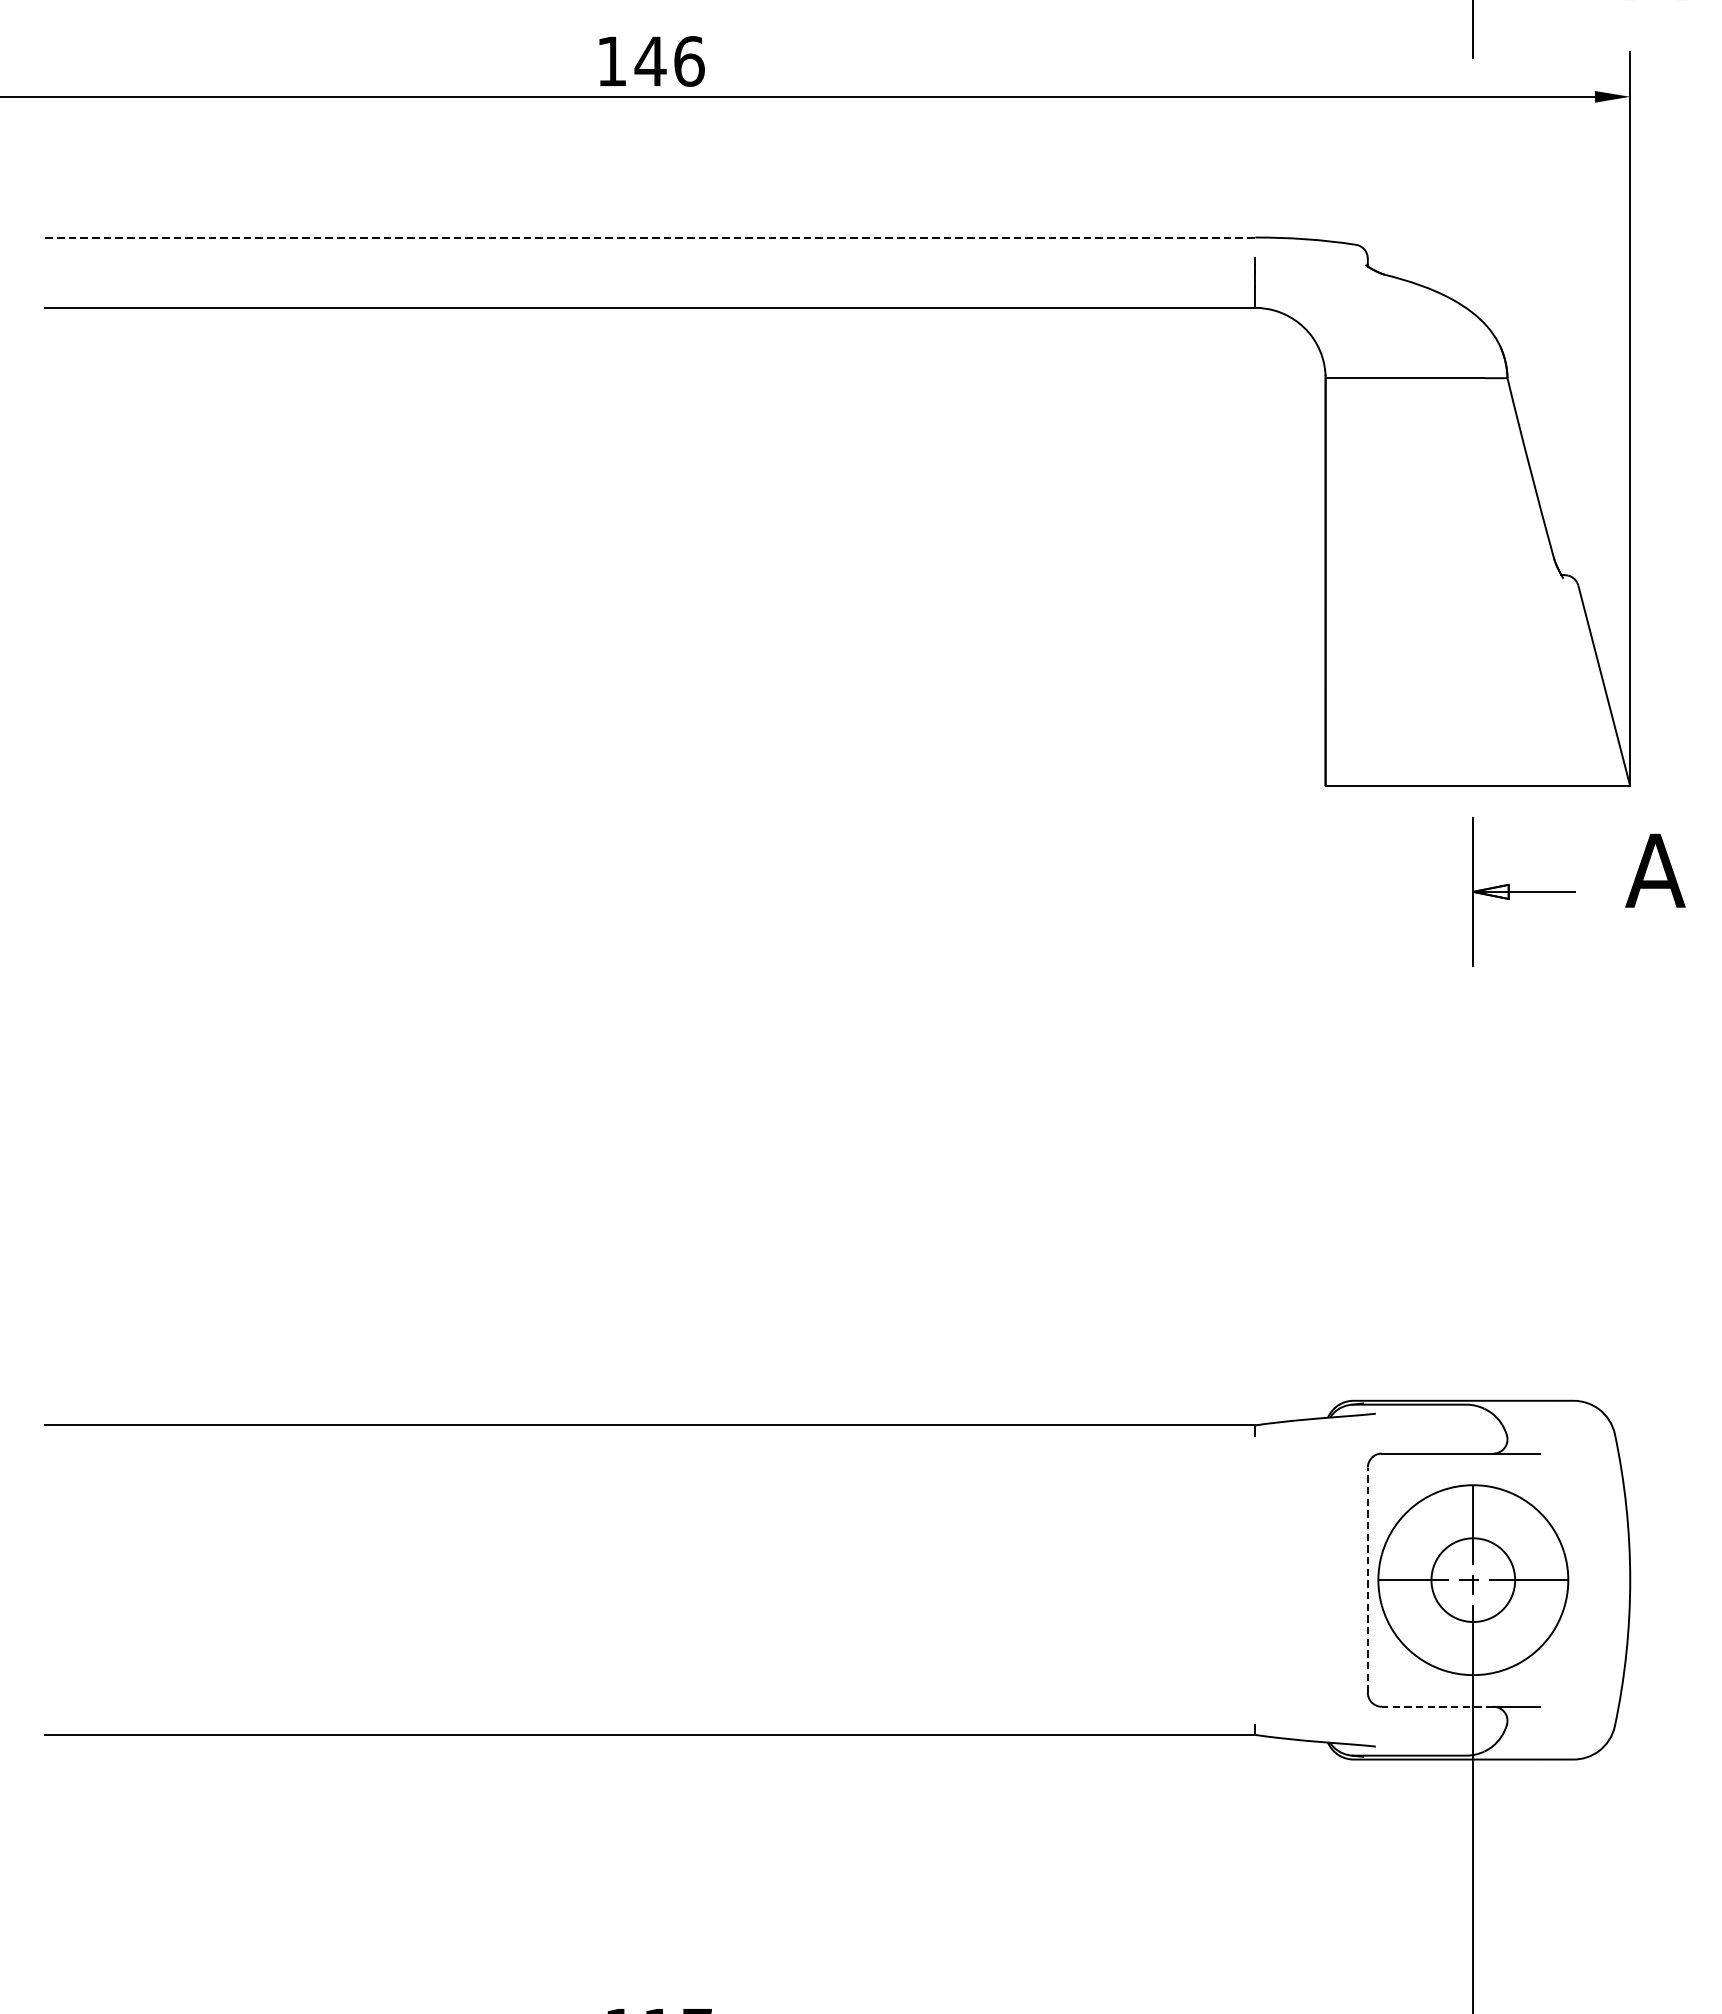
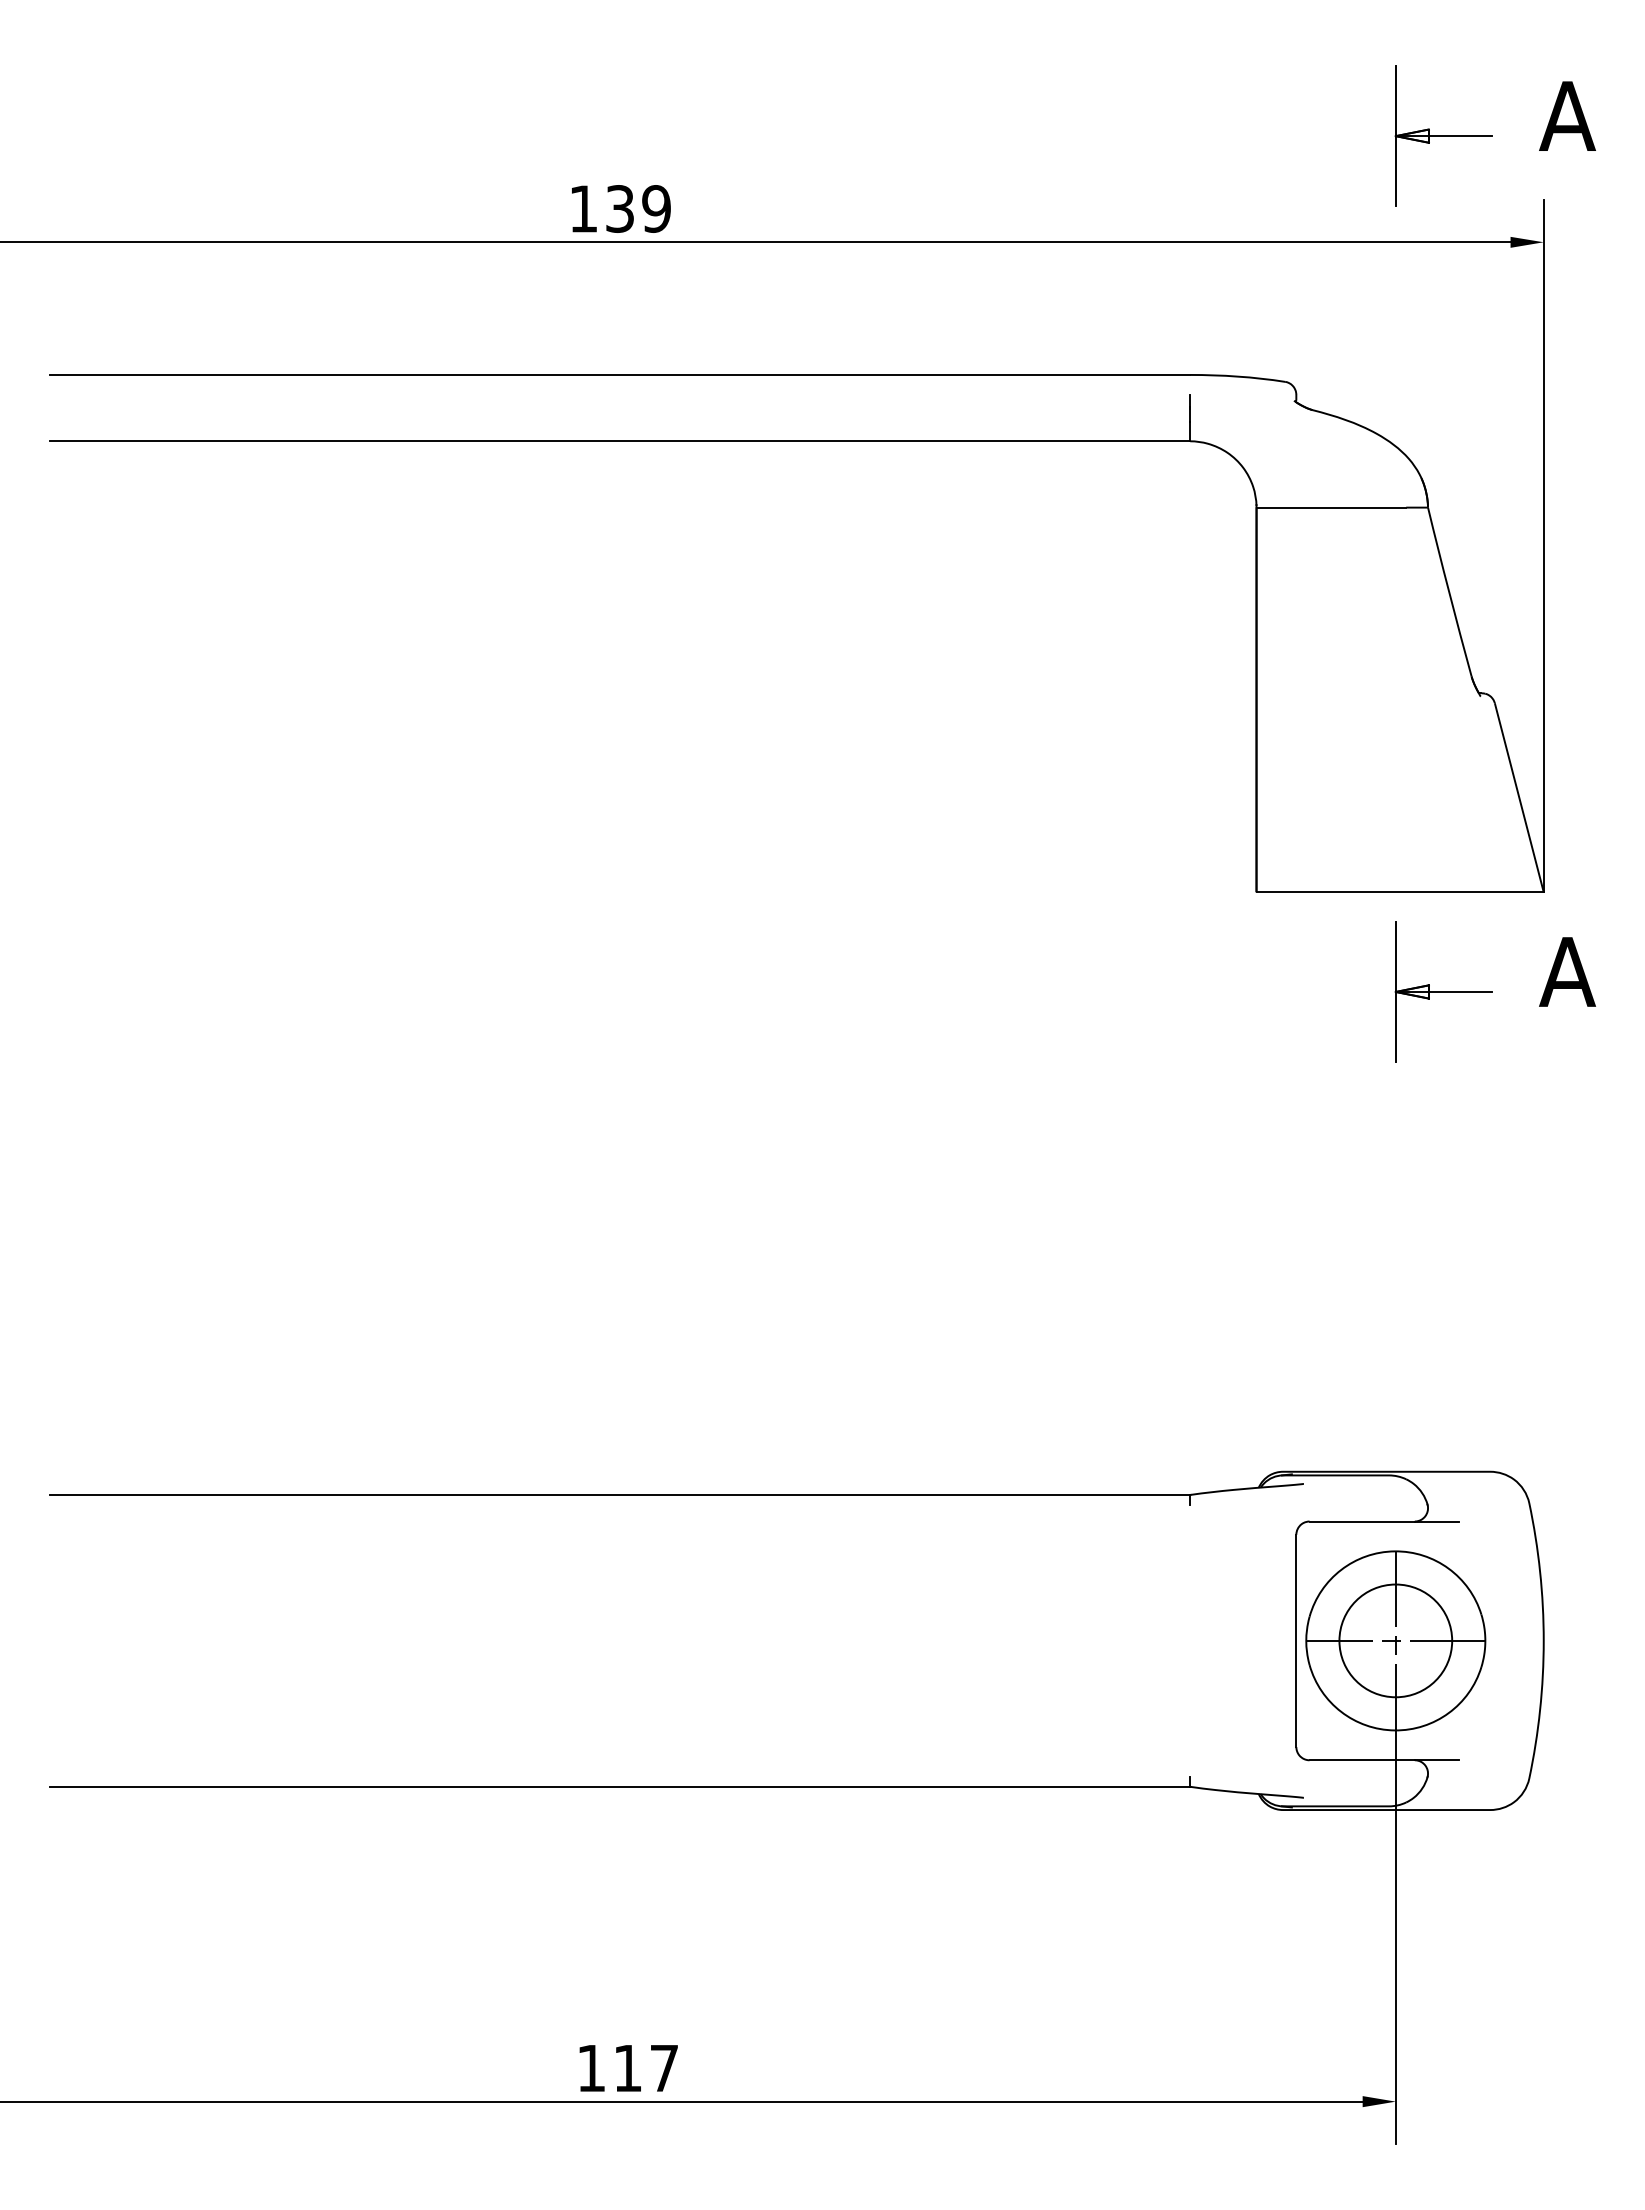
text: (669, 60) -> (637, 208), 146 -> 139
line: (651, 237) -> (620, 374), dashed -> solid
line: (1367, 1579) -> (1296, 1640), dashed -> solid
circle: (1472, 1579) -> (1395, 1640), size x1.43
line: (1437, 1707) -> (1362, 1760), dashed -> solid

